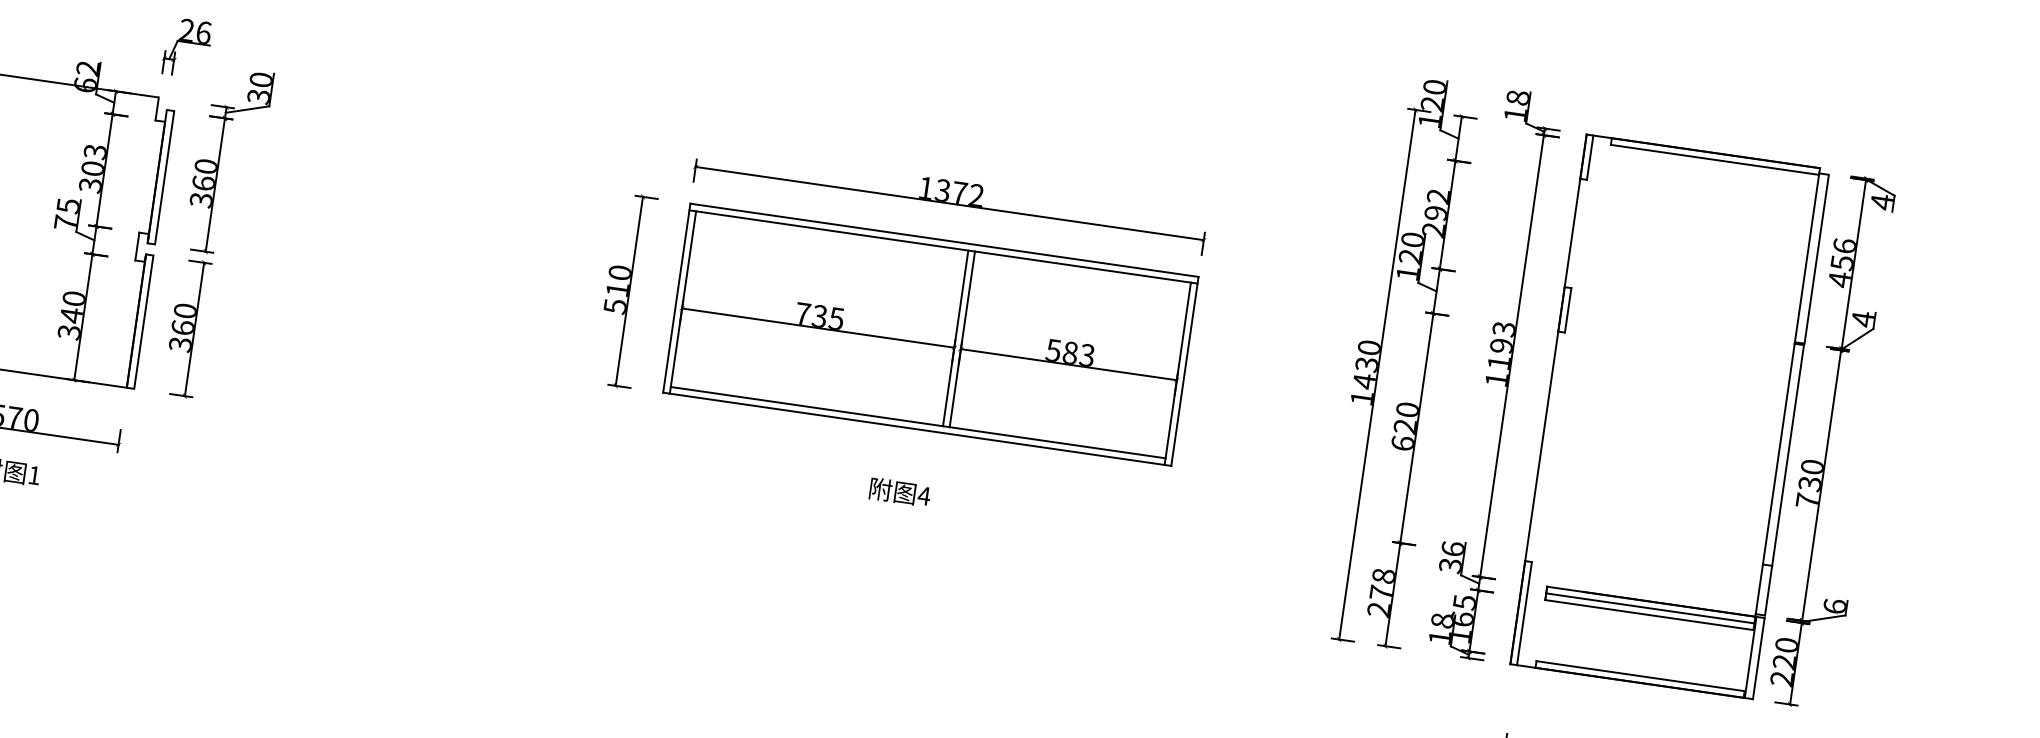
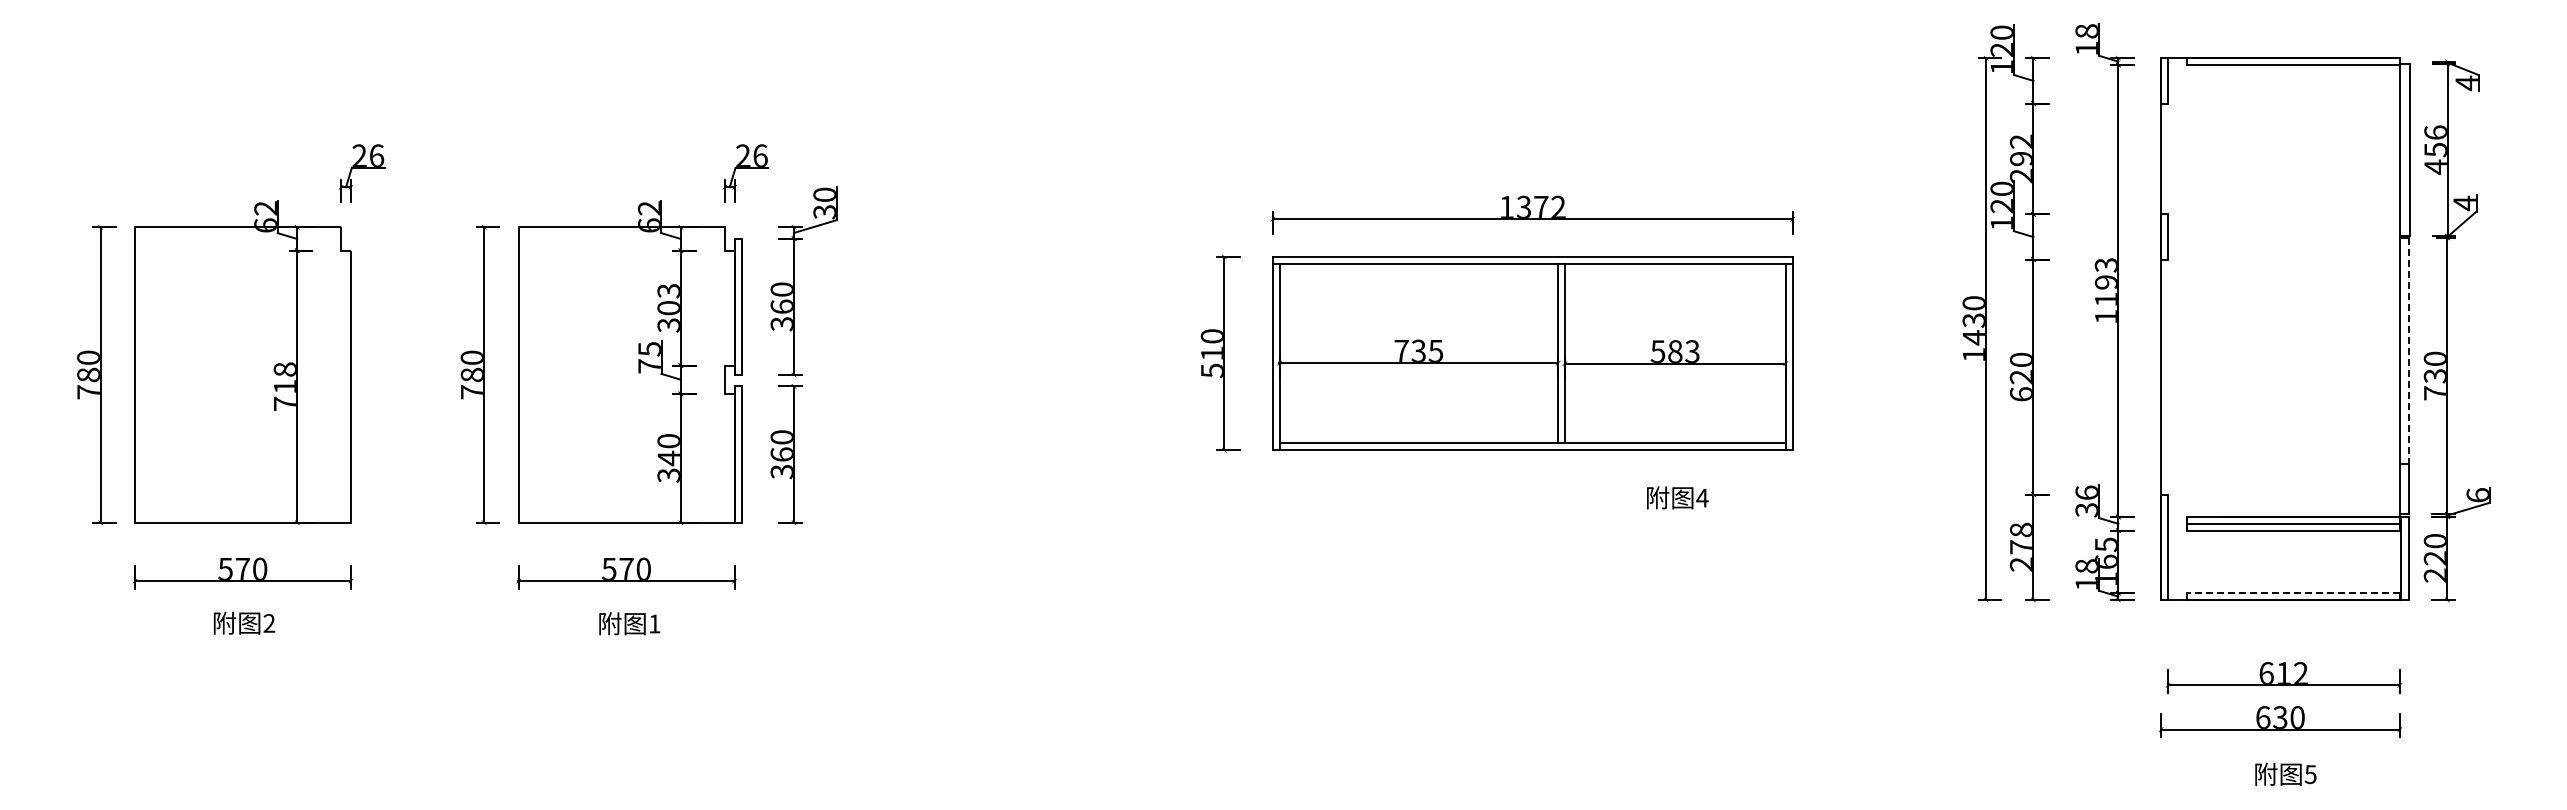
line: (1788, 455) -> (2409, 350), solid -> dashed
text: (899, 491) -> (1677, 497), moved
line: (1639, 676) -> (2292, 593), solid -> dashed

